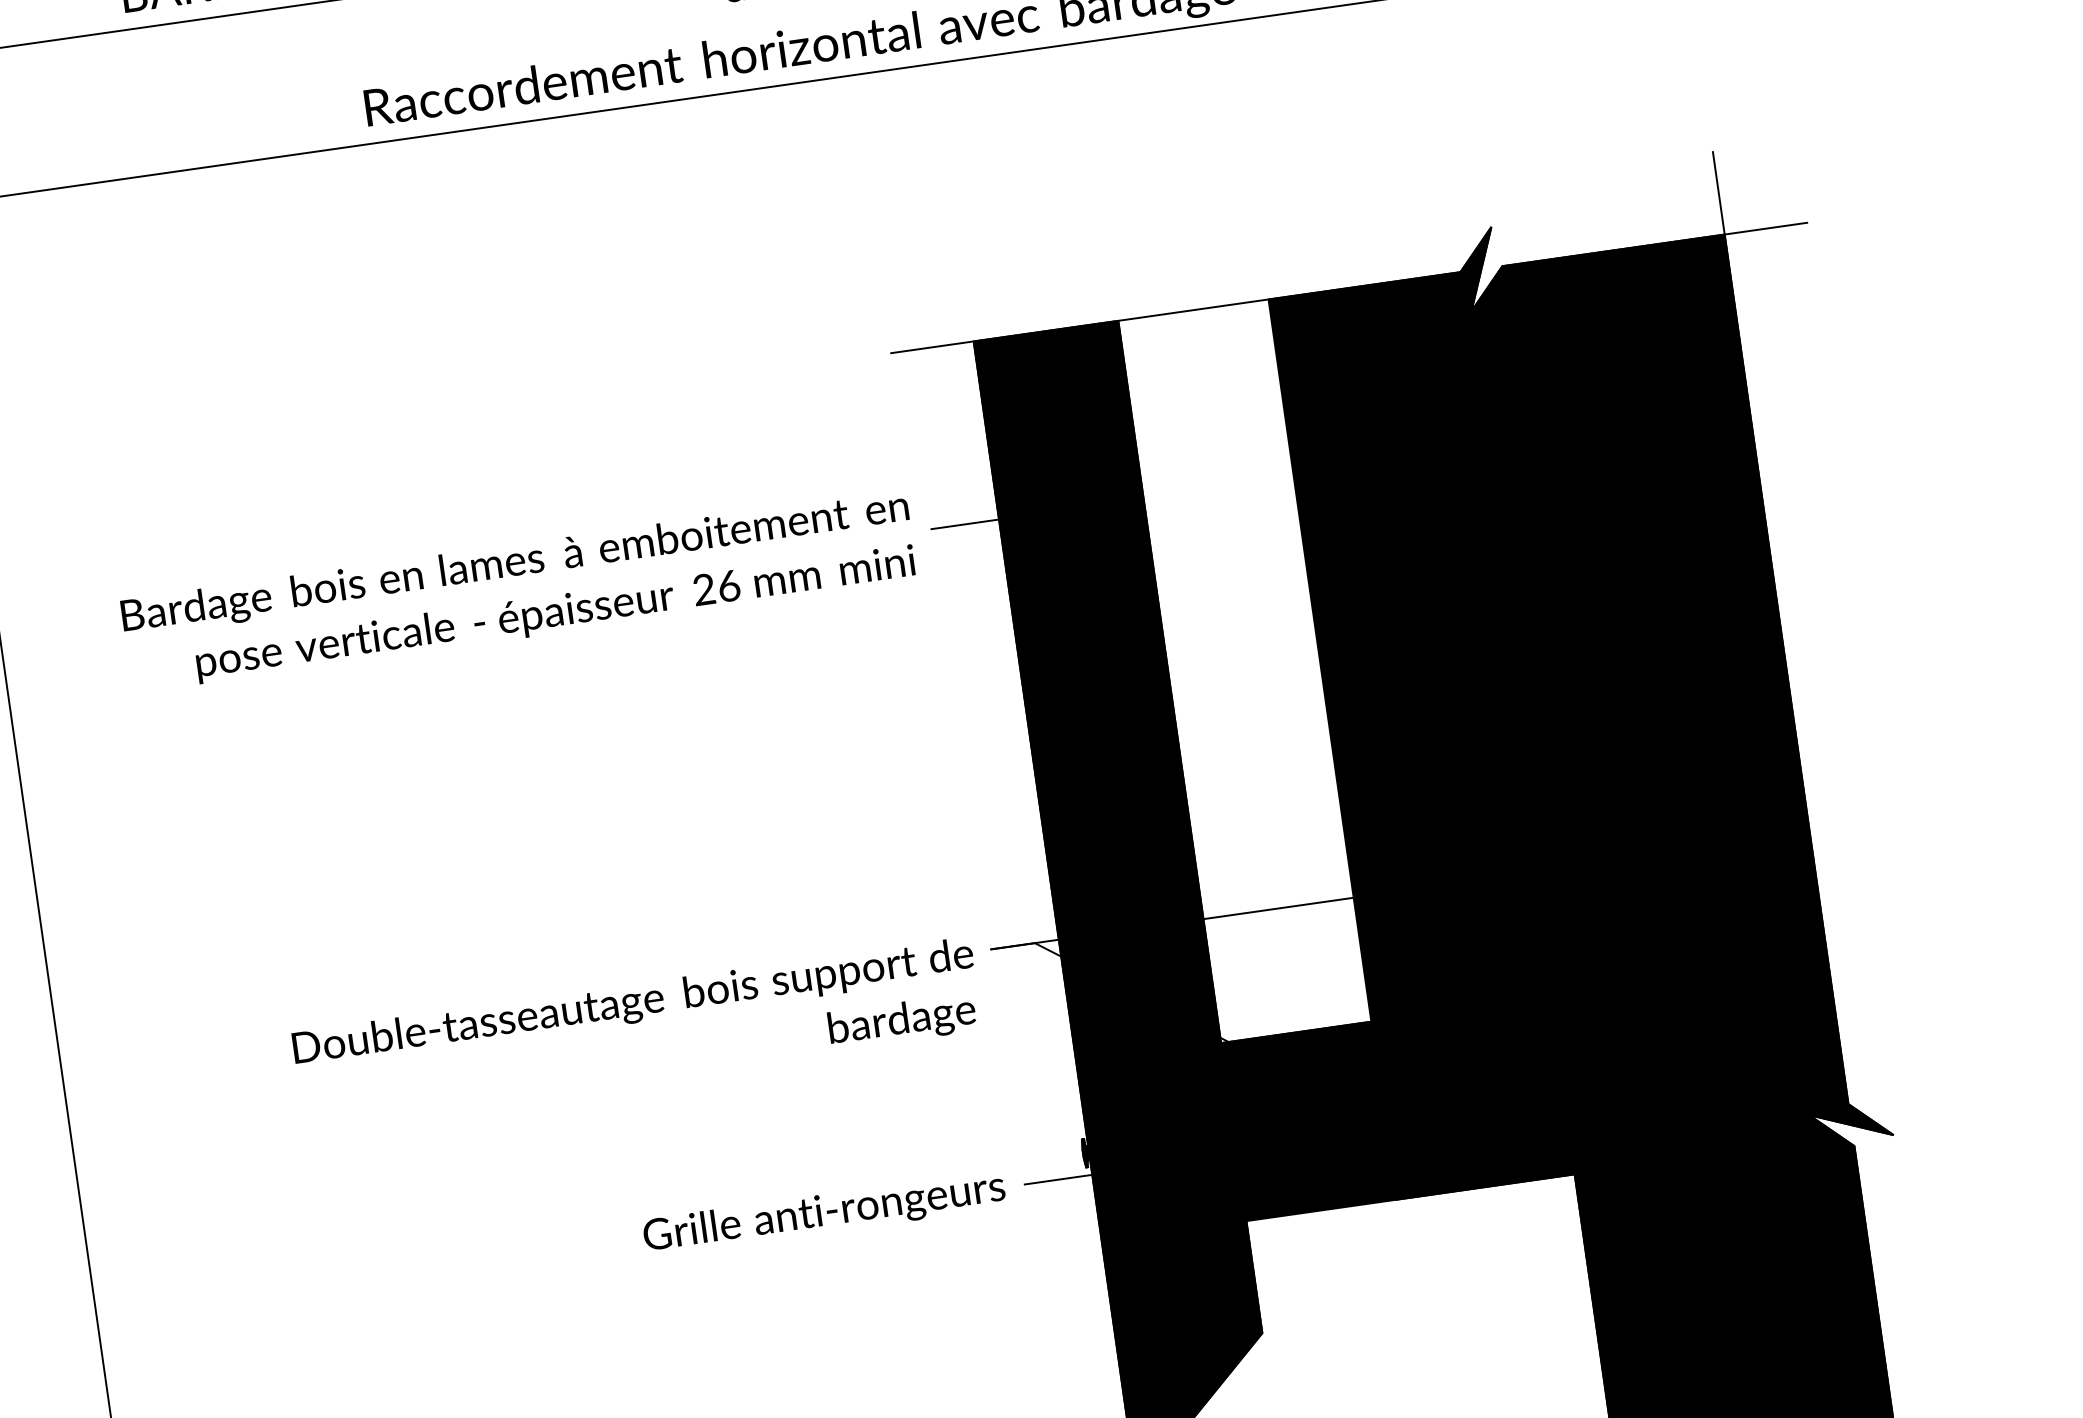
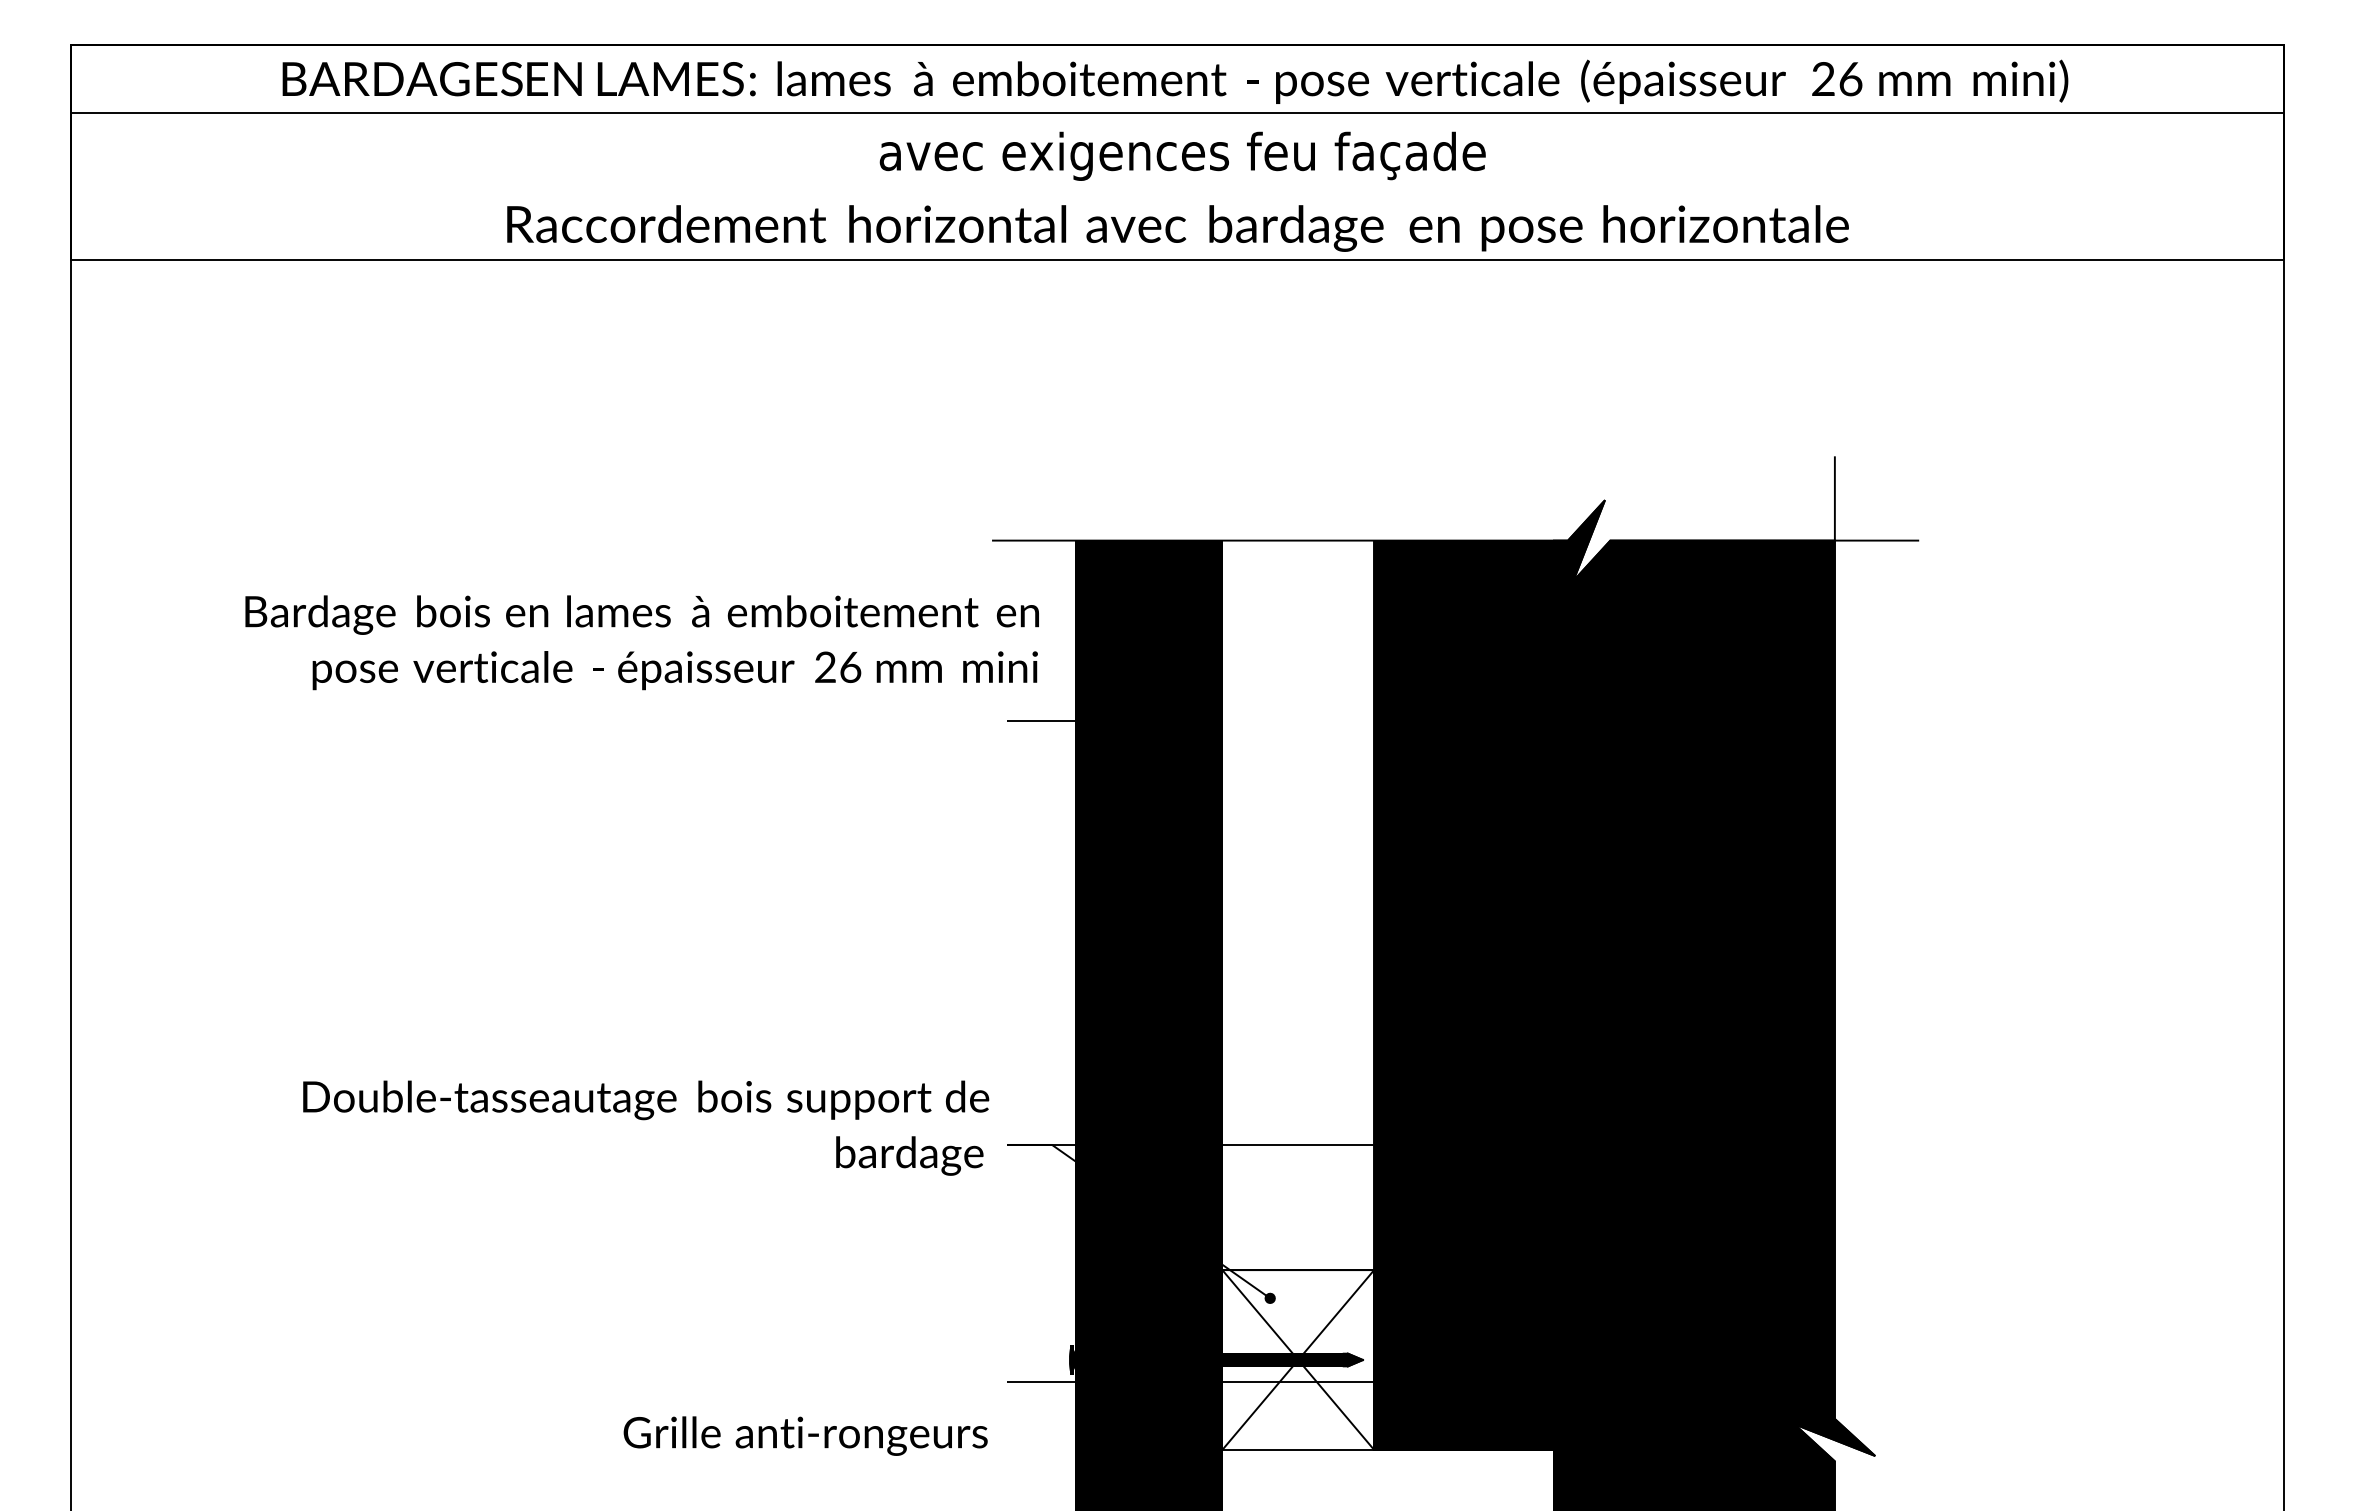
text: (518, 590) -> (641, 642), moved
text: (637, 1030) -> (646, 1127), moved
fill: (1309, 1120) -> (1298, 1359), removed
text: (824, 1213) -> (805, 1435), moved

